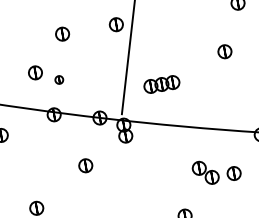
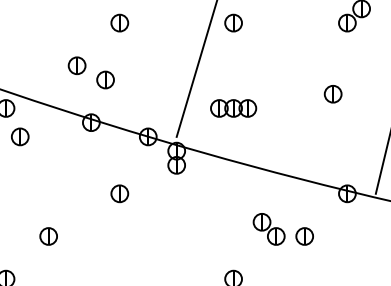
part: (116, 24) -> (233, 22), moved
part: (224, 52) -> (332, 94), moved
part: (59, 79) -> (105, 79), size x1.67

